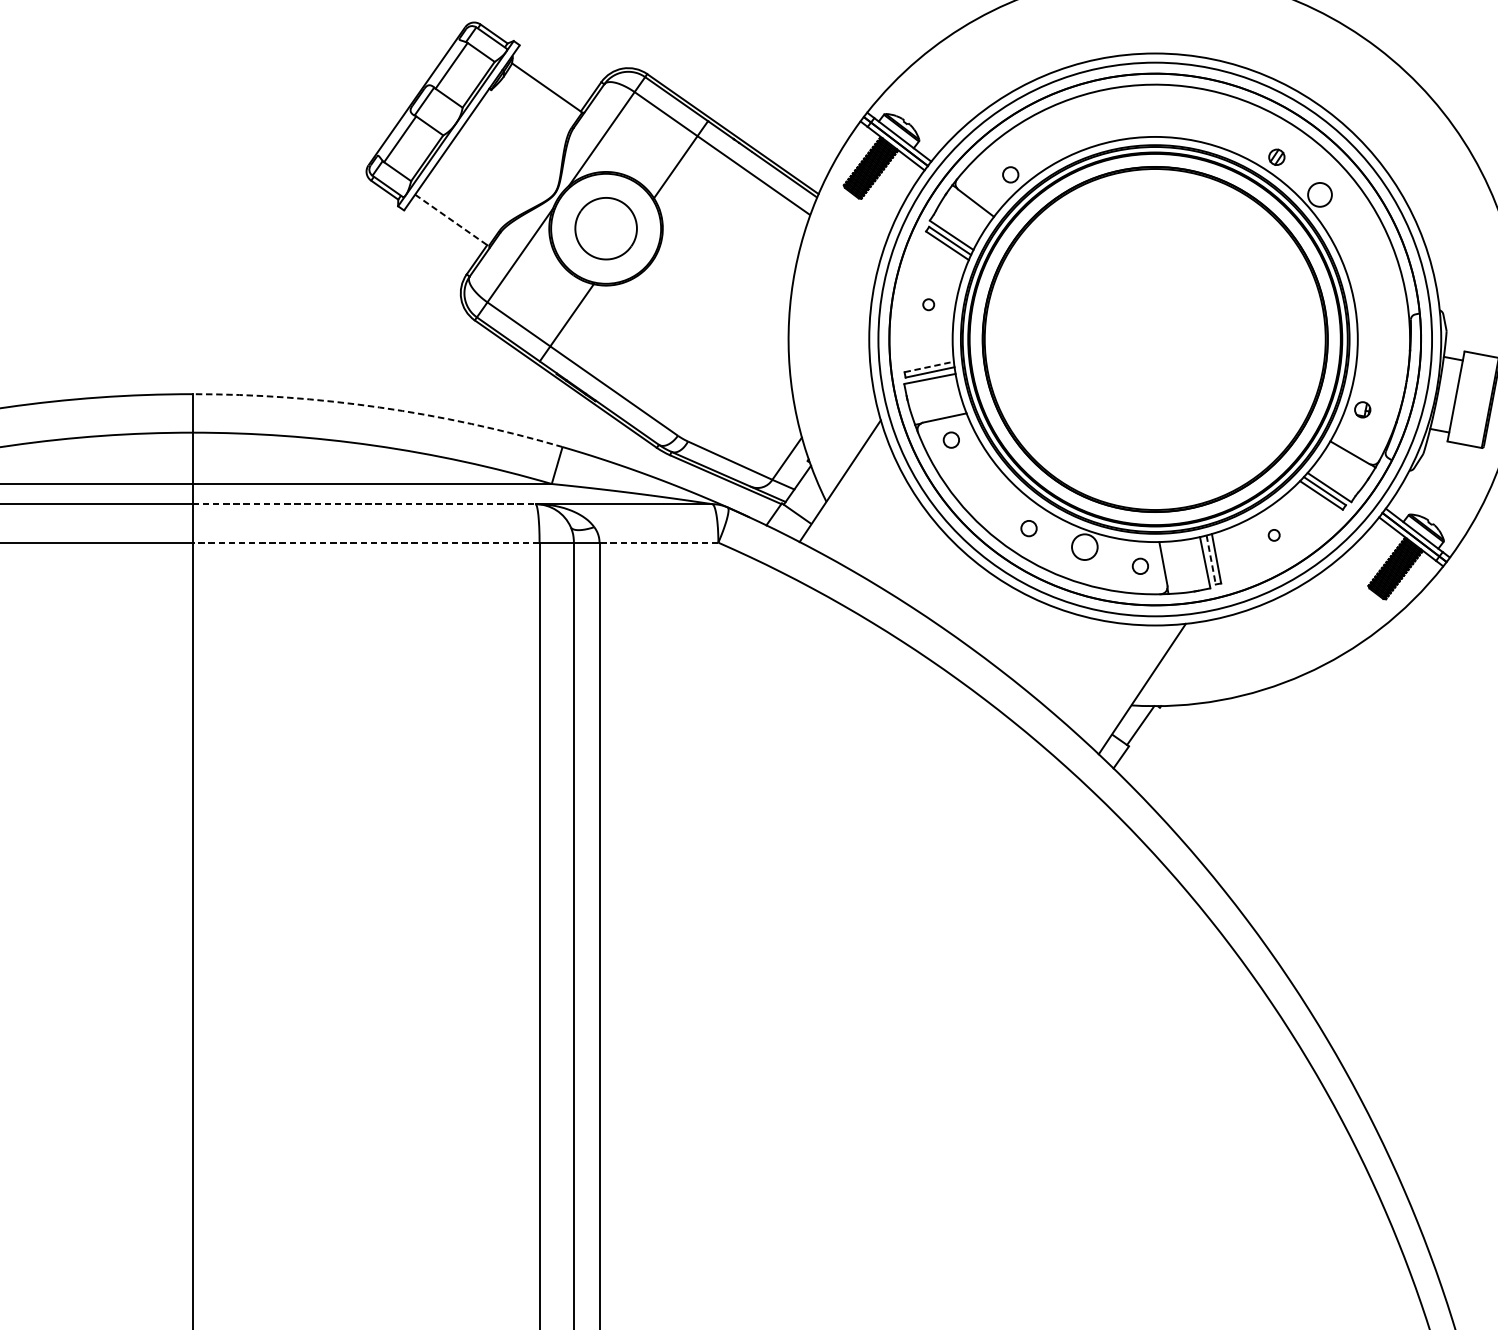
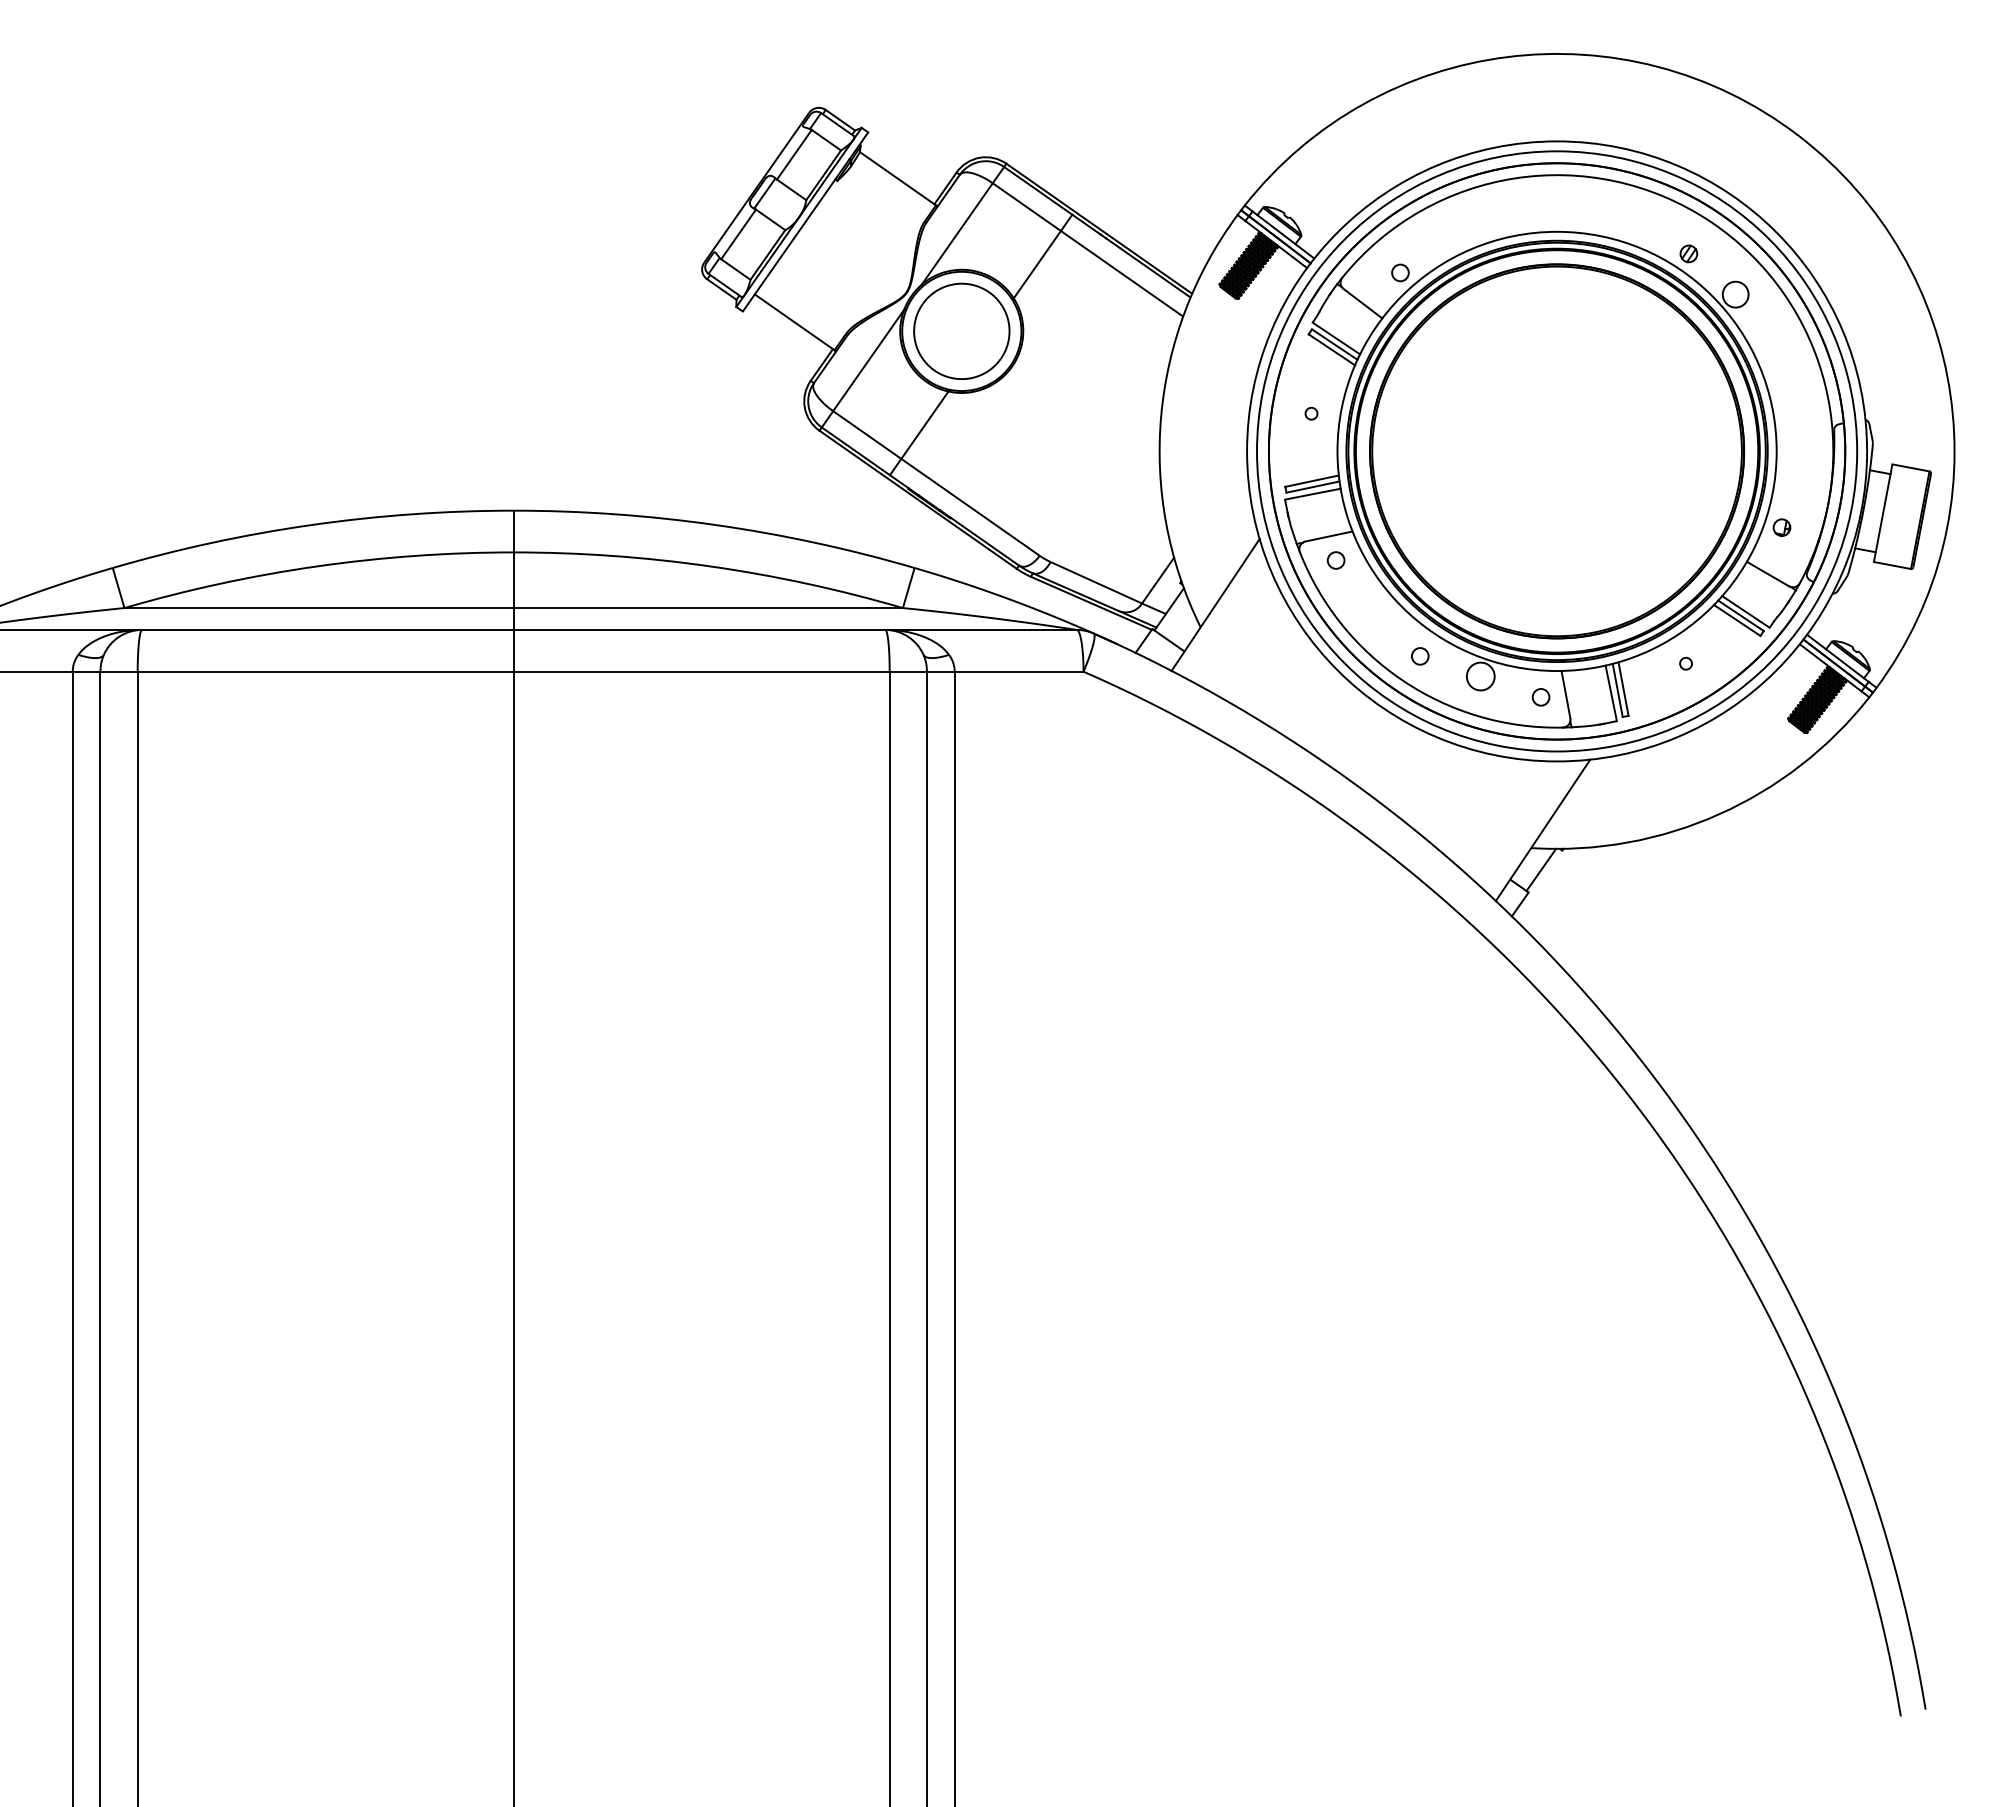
line: (451, 220) -> (794, 322), dashed -> solid
part: (605, 227) -> (961, 330), size x1.43
line: (929, 367) -> (1312, 481), dashed -> solid
arc: (379, 407) -> (716, 525), dashed -> solid
line: (364, 503) -> (699, 629), dashed -> solid
line: (365, 542) -> (701, 671), dashed -> solid
line: (658, 542) -> (1018, 671), dashed -> solid
line: (1210, 560) -> (1617, 690), dashed -> solid

